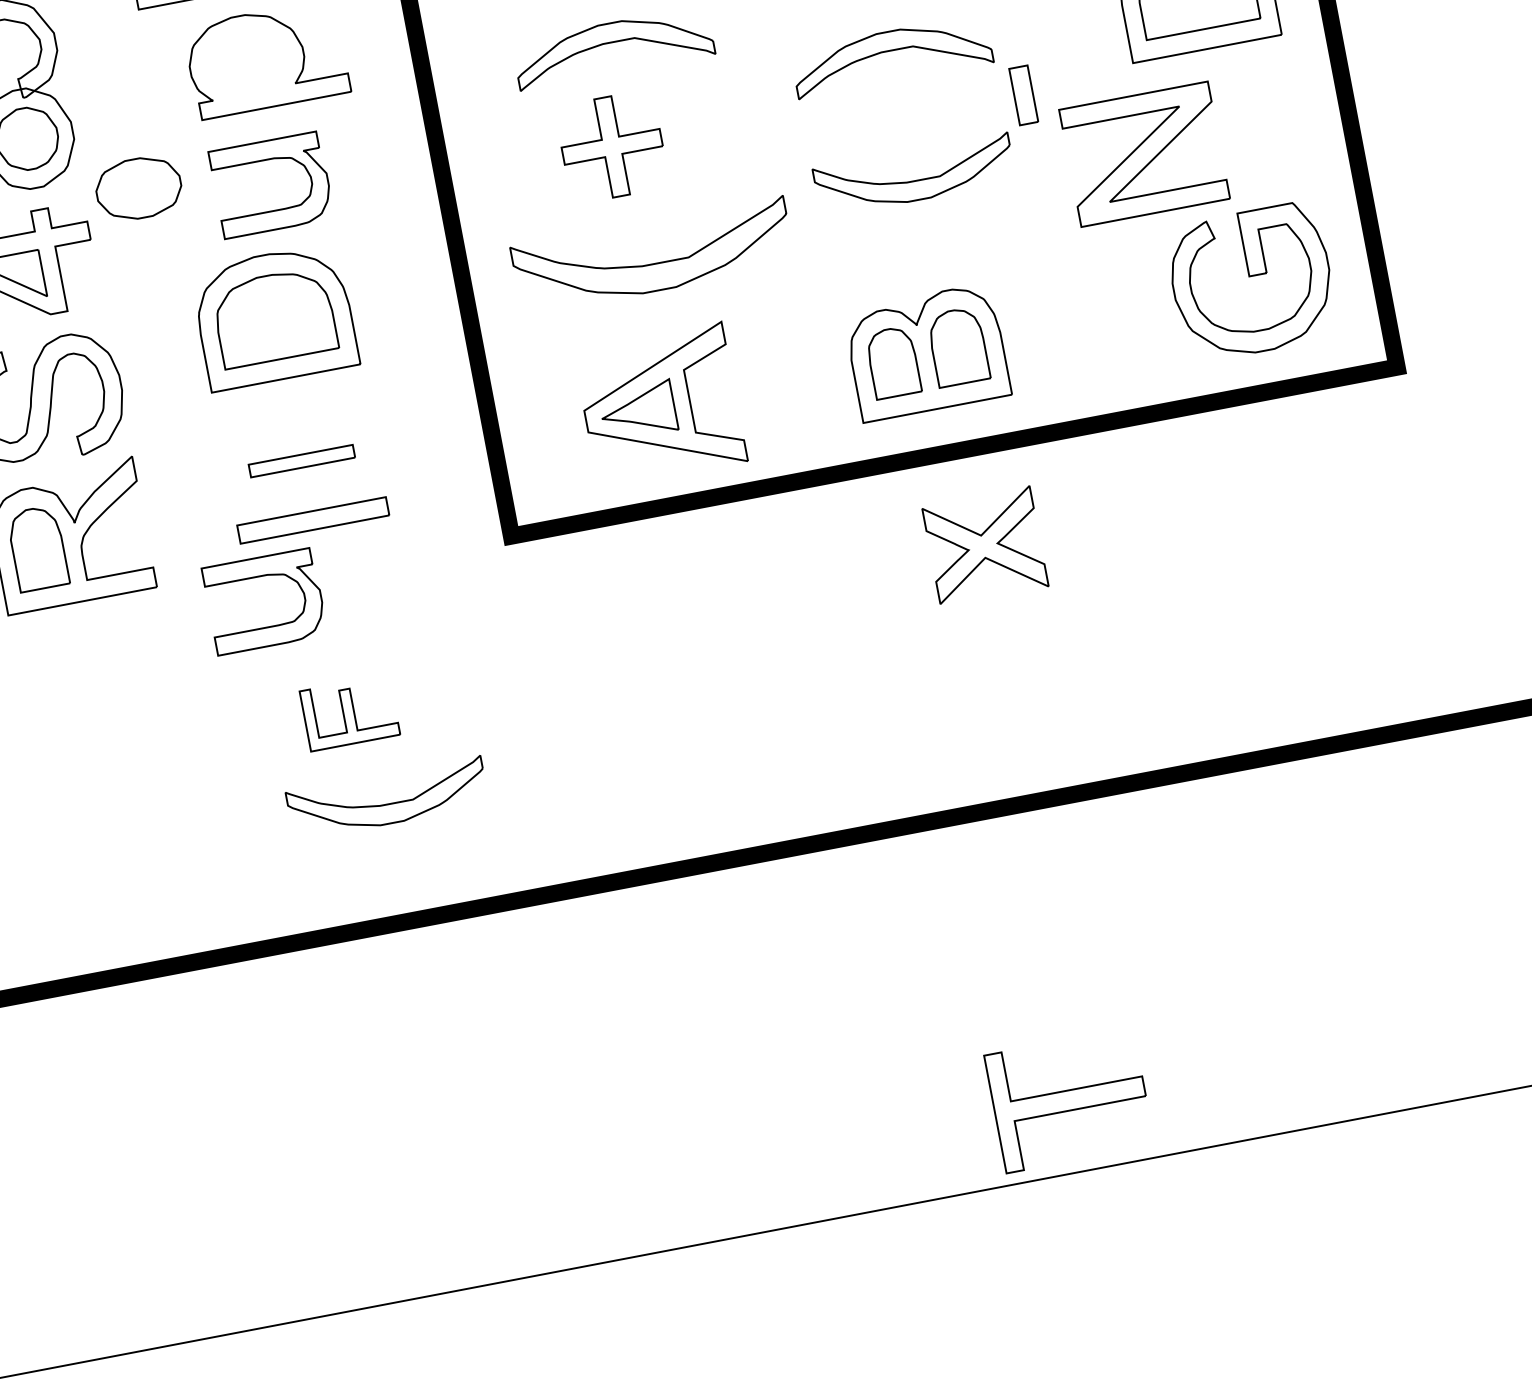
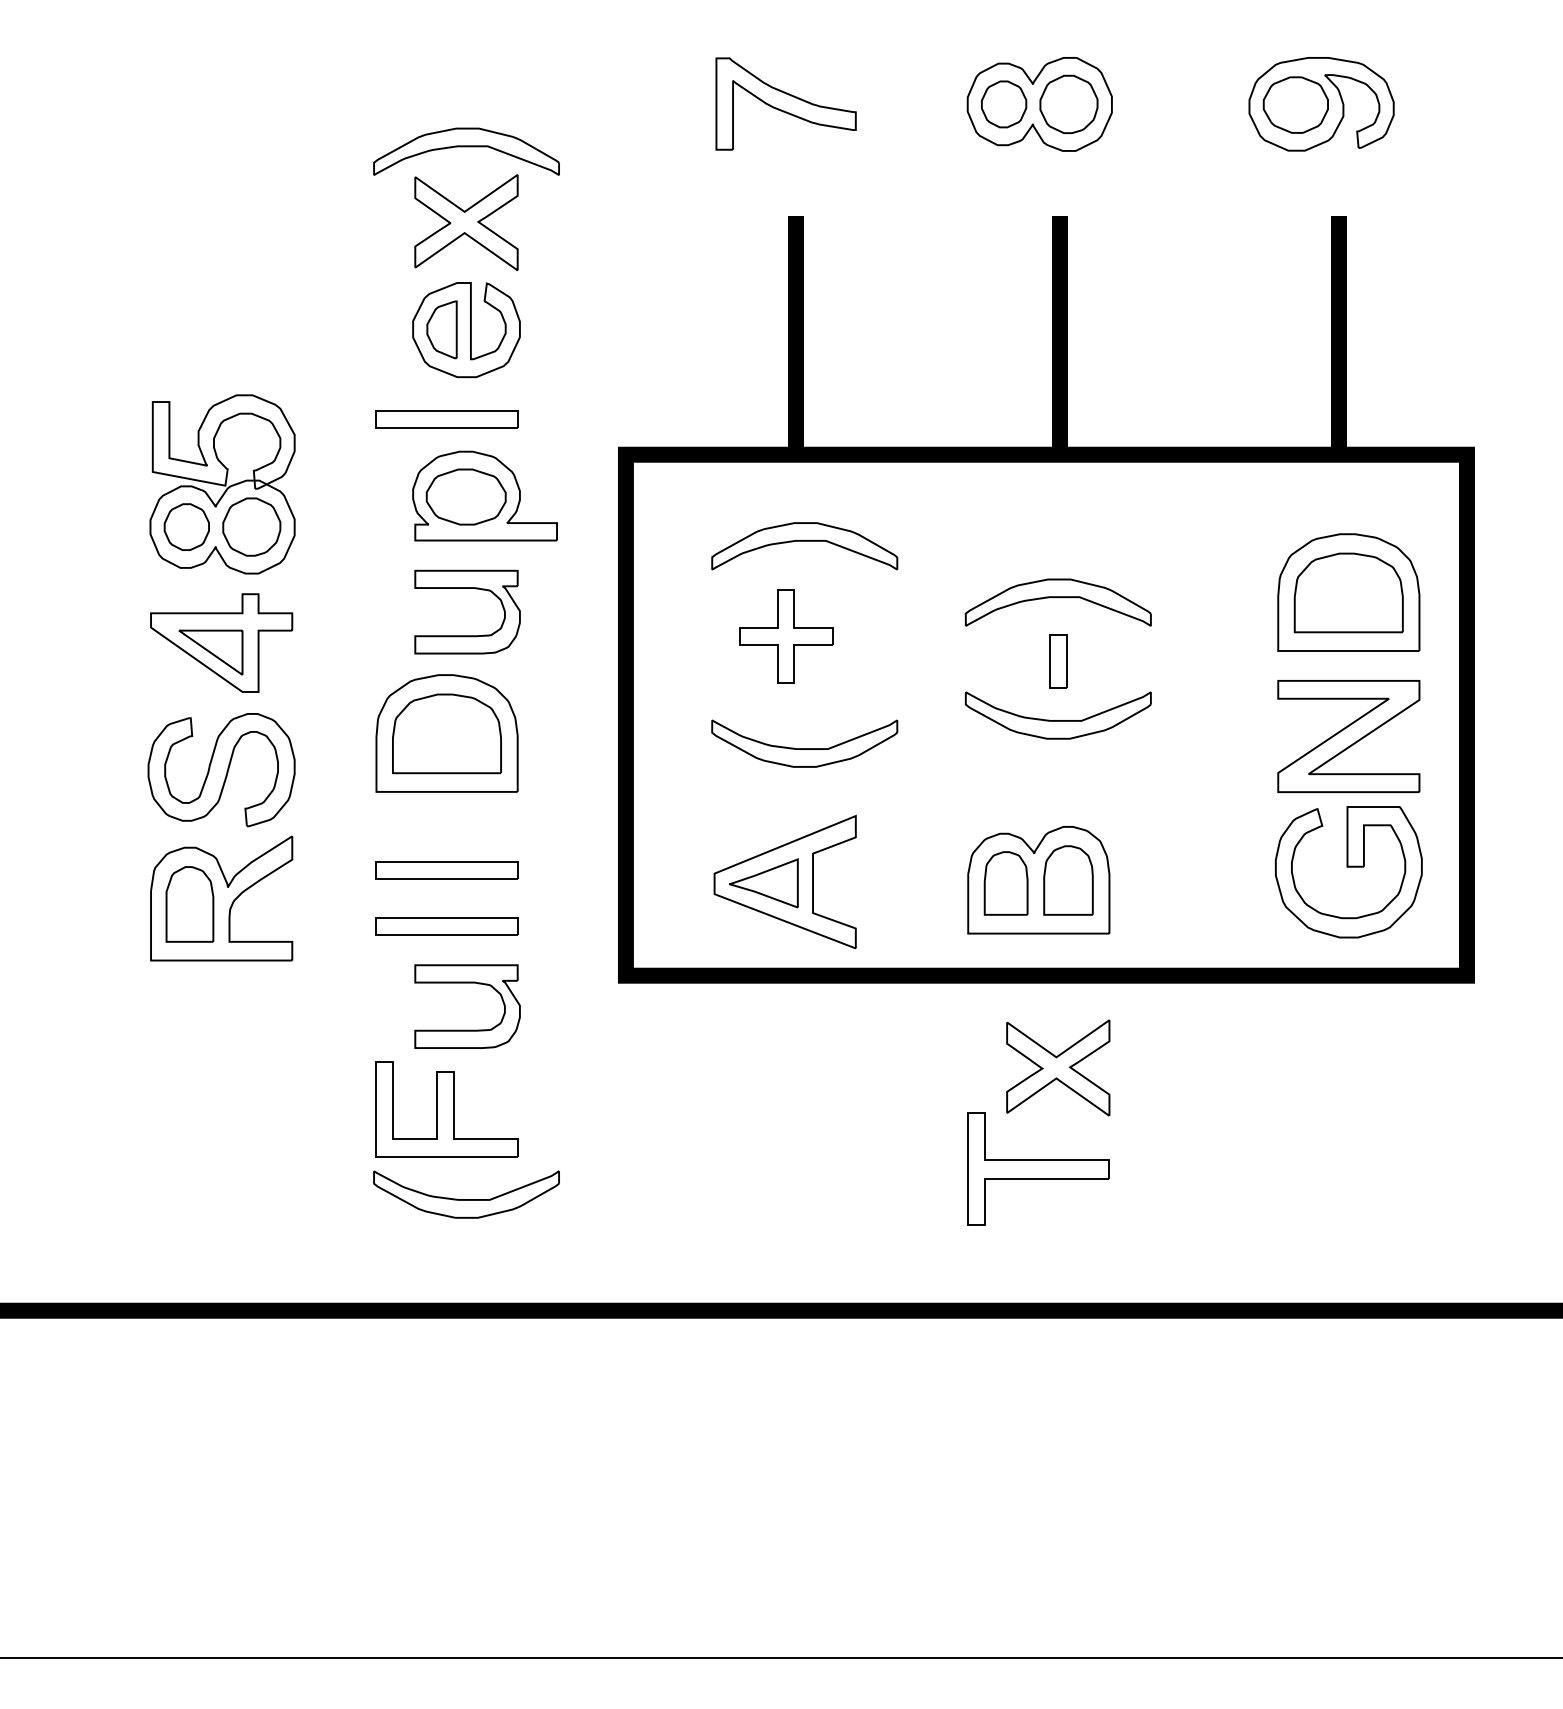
part: (1023, 95) -> (1058, 661), moved
part: (1144, 154) -> (1348, 736), moved
part: (137, 188) -> (465, 496), moved
part: (652, 255) -> (804, 743), size x0.71
part: (301, 461) -> (446, 870), size x1.43
part: (260, 577) -> (467, 983), moved
part: (349, 713) -> (446, 1109), size x1.67
part: (1069, 1099) -> (1038, 1168), moved

